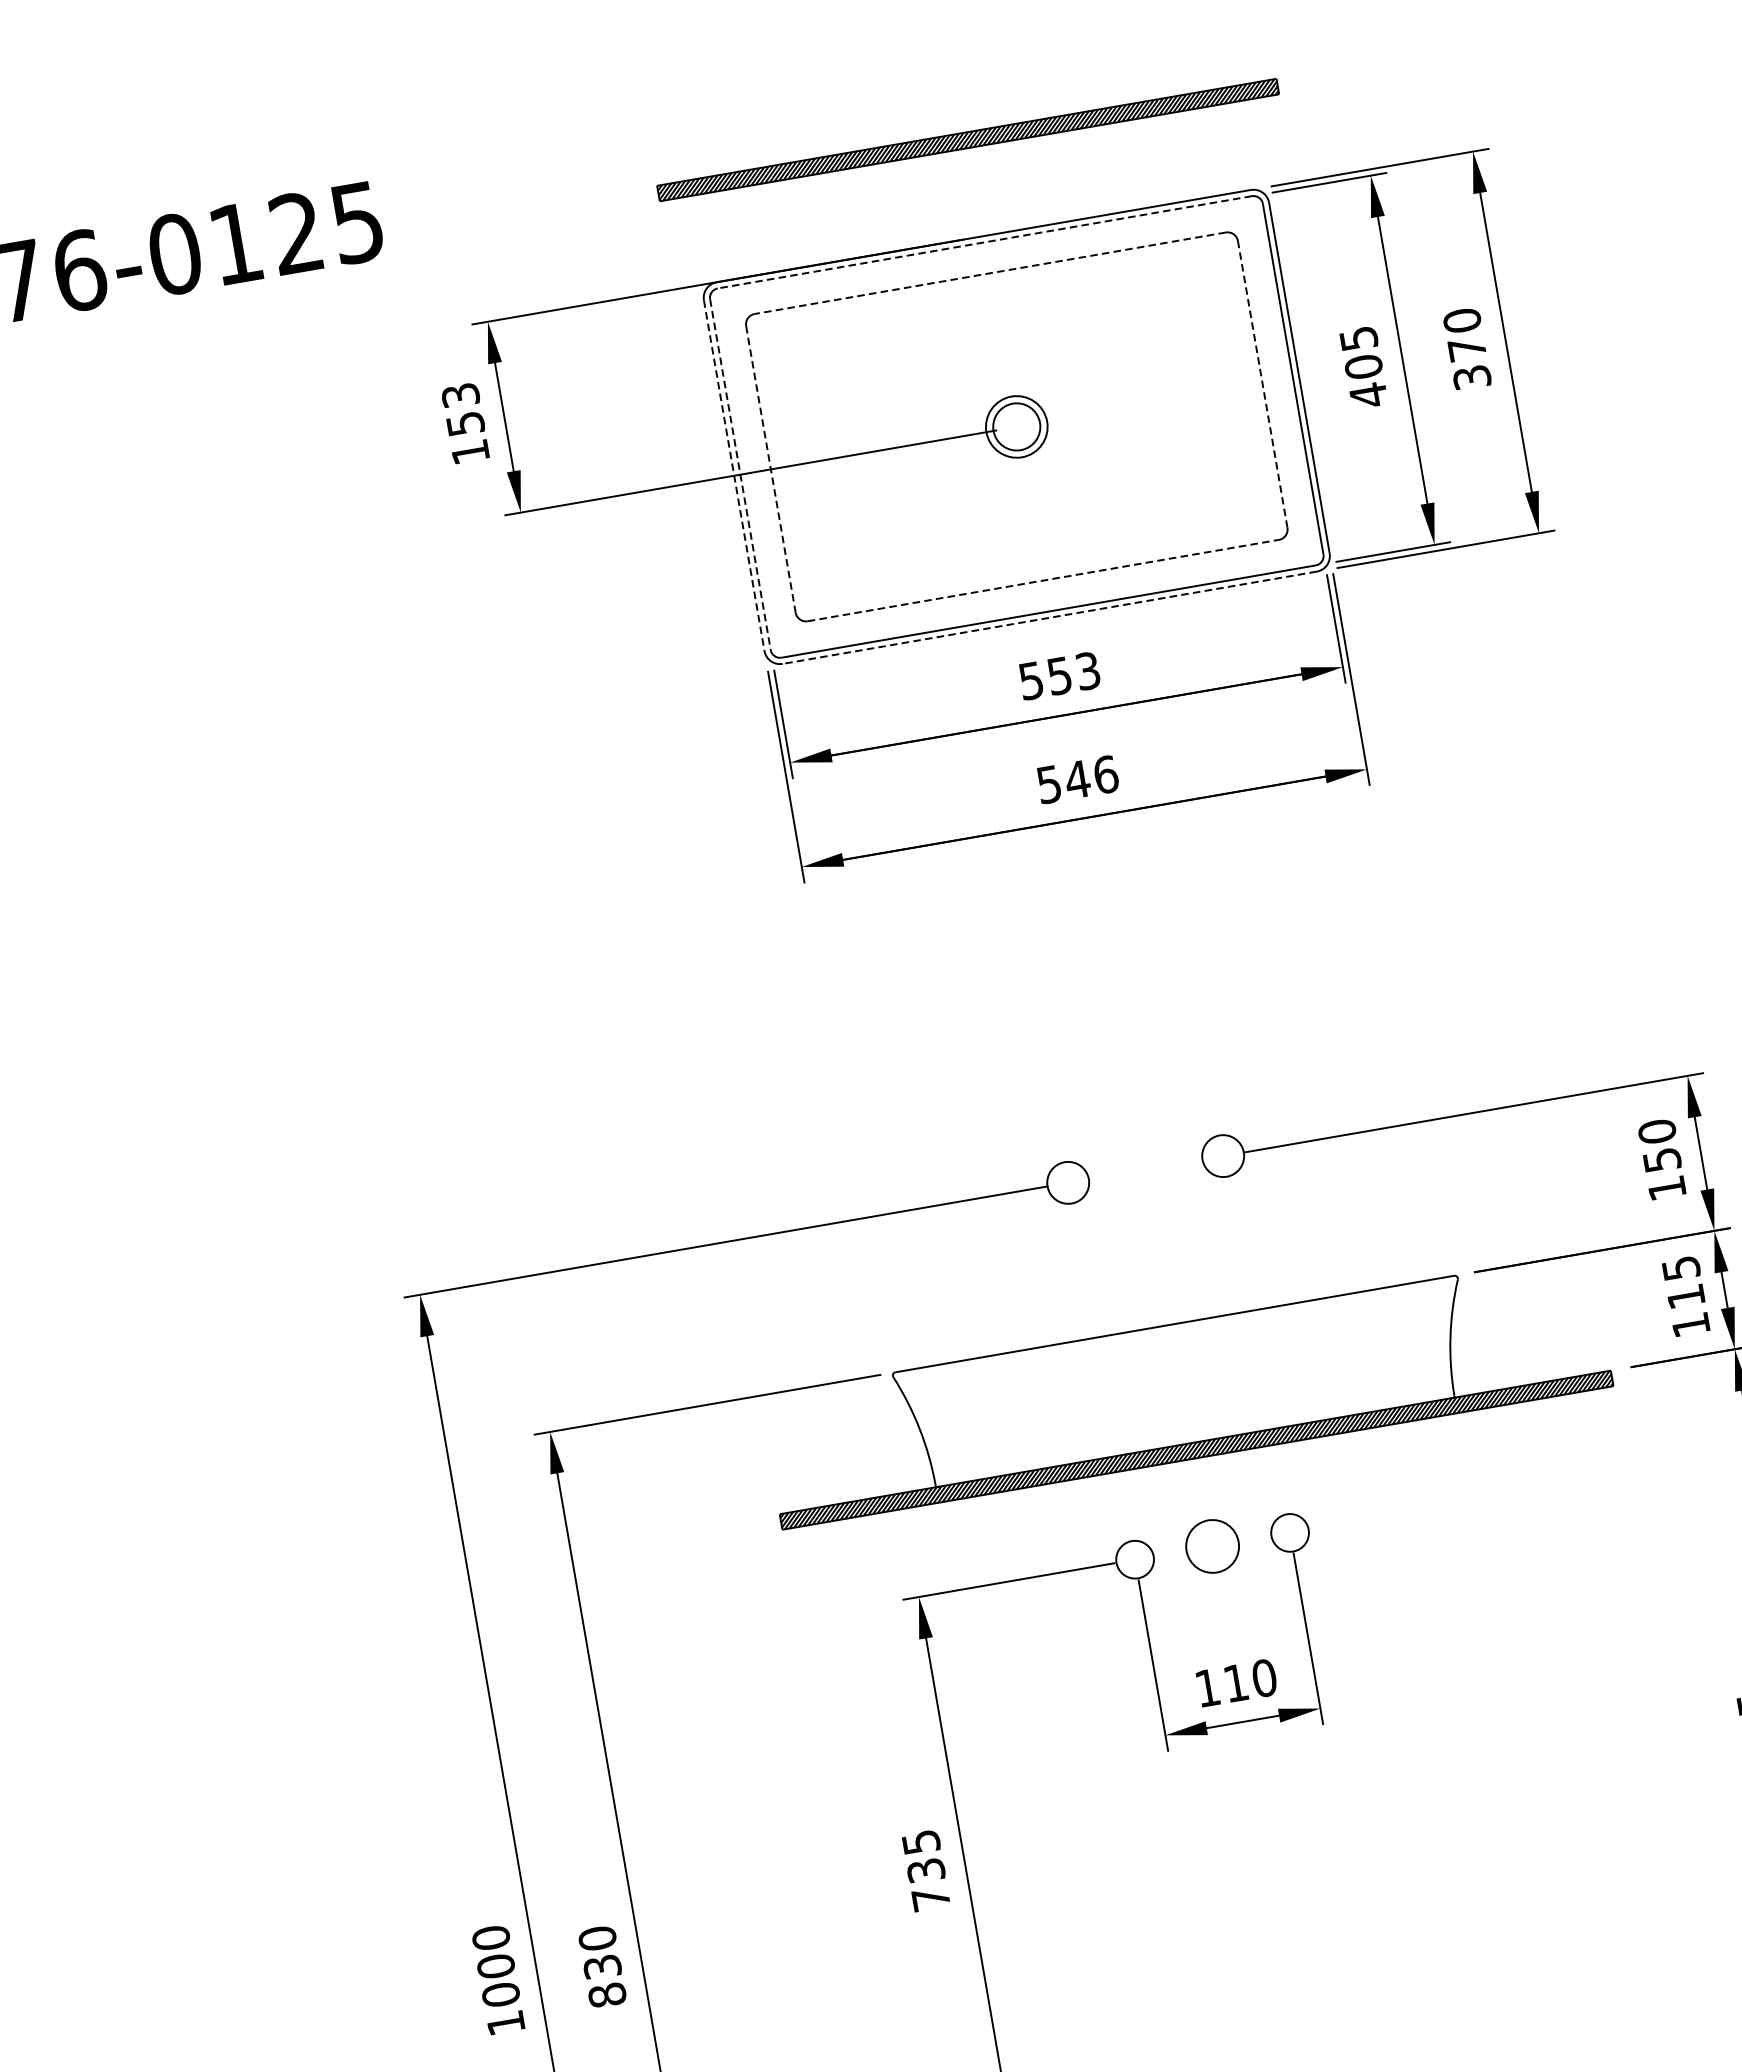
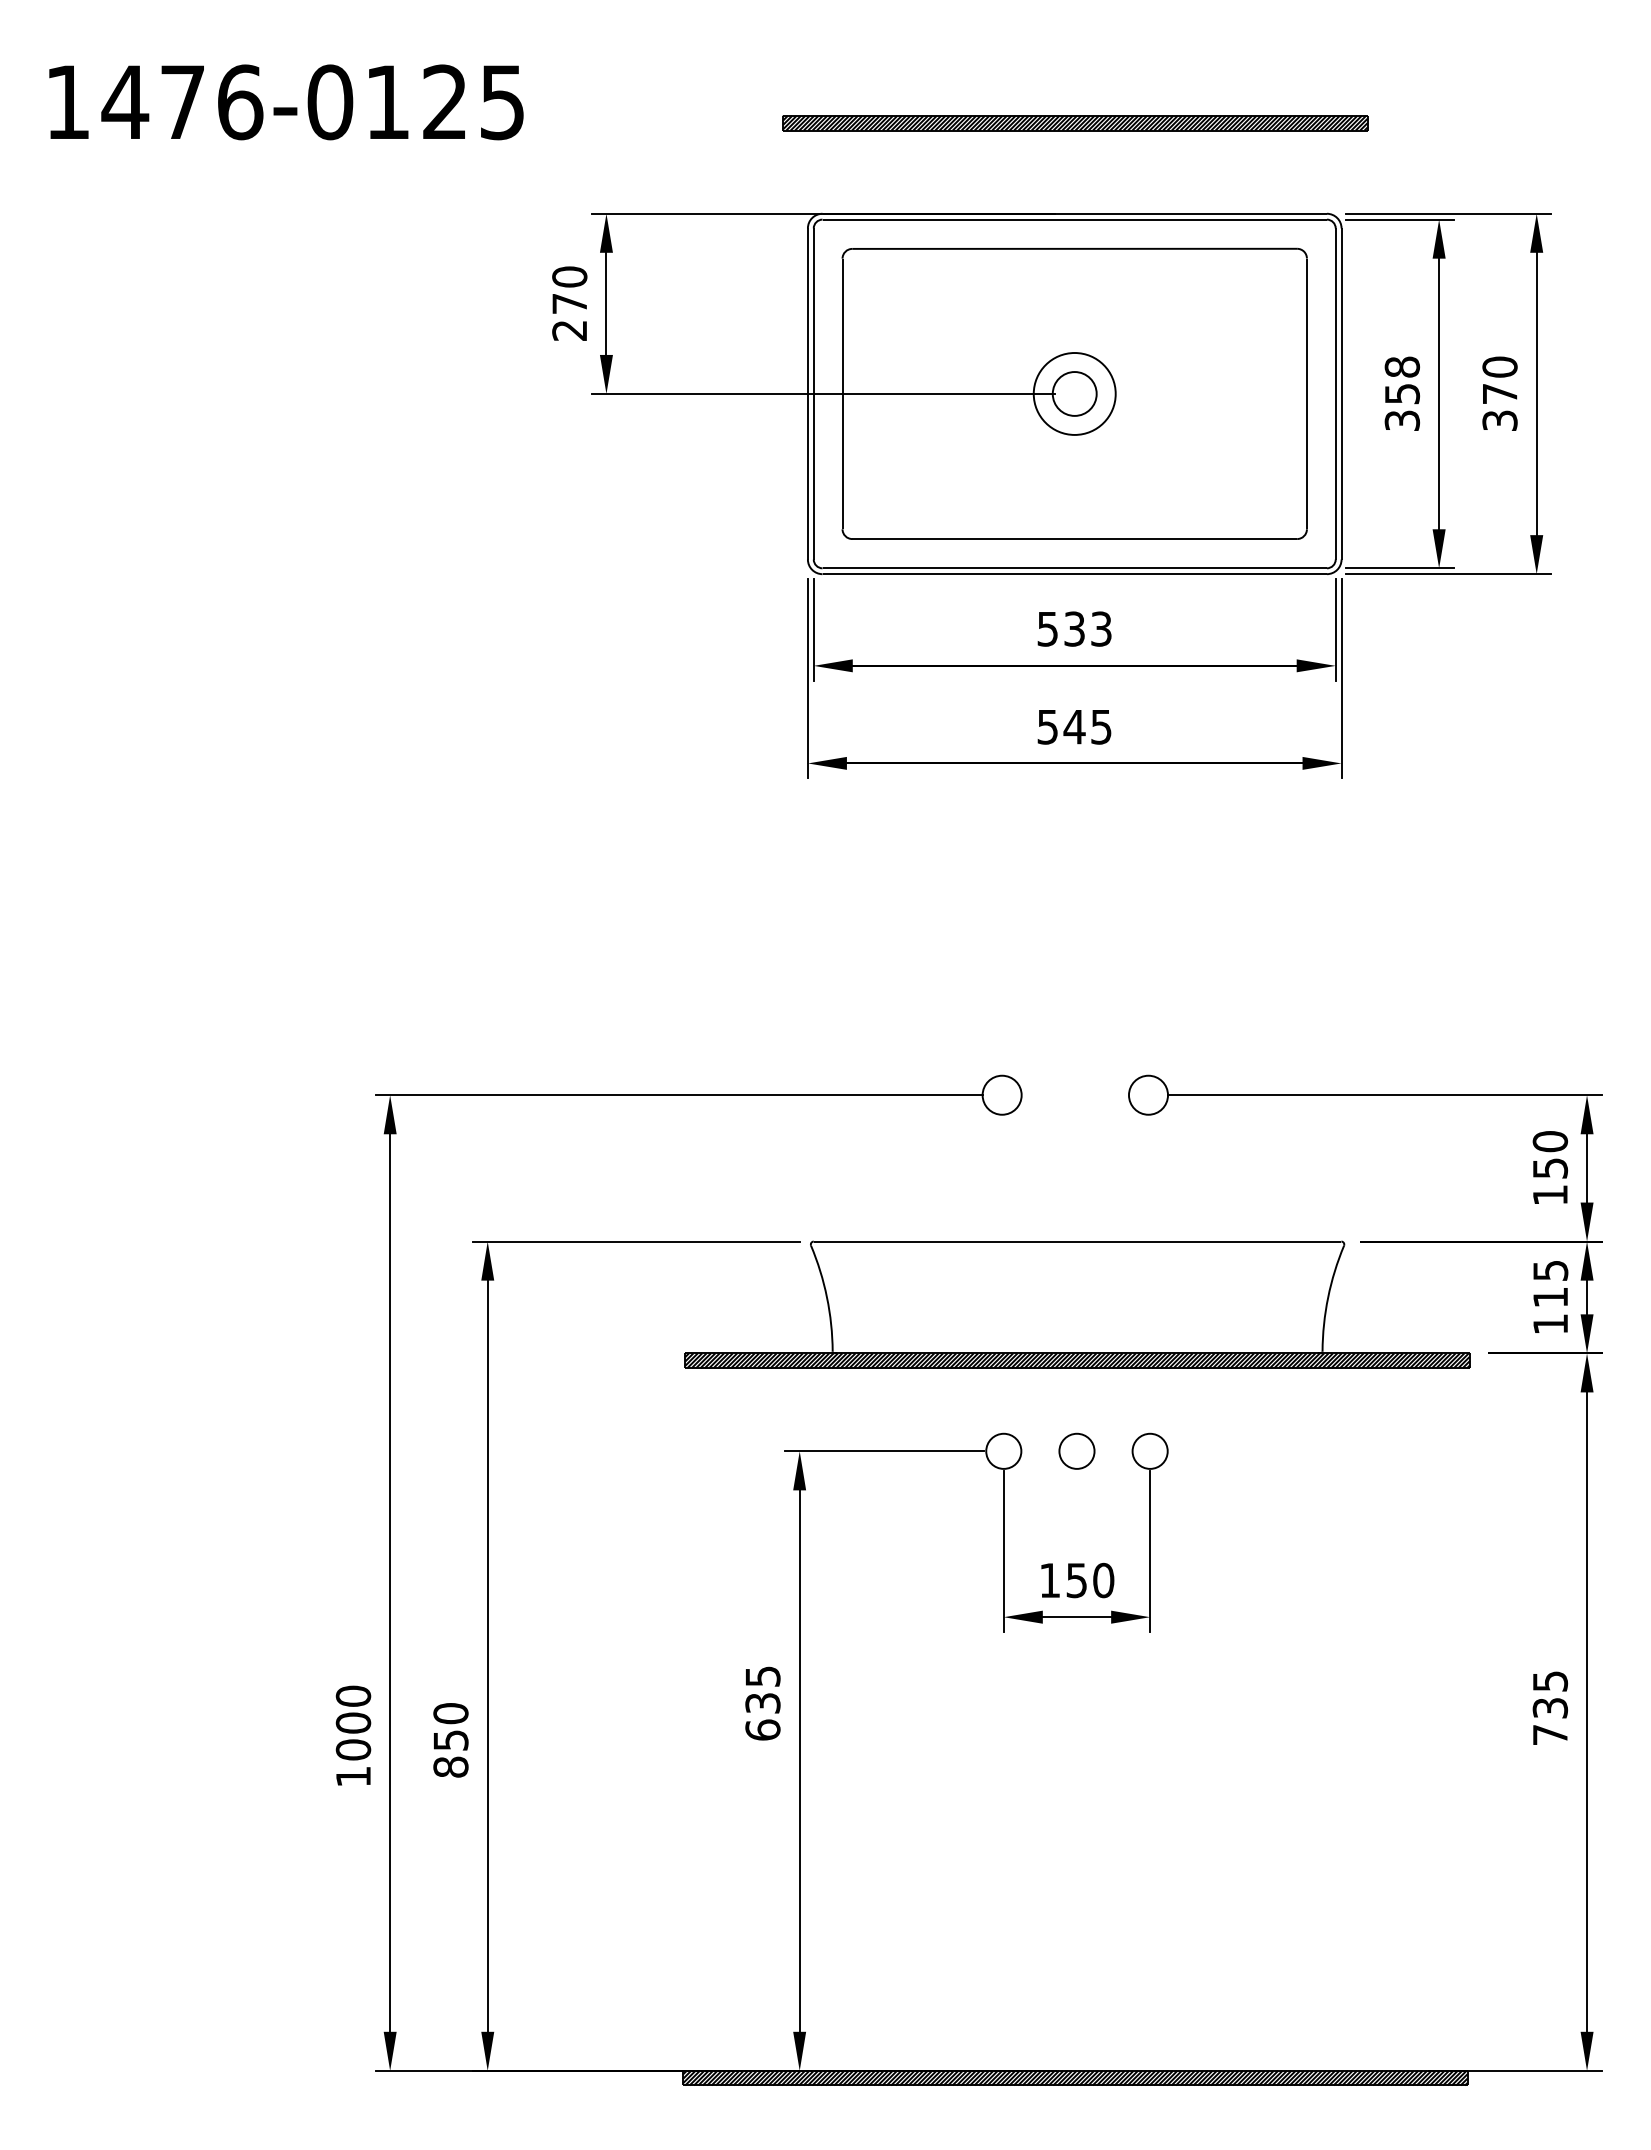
line: (984, 242) -> (1074, 219), dashed -> solid
line: (989, 272) -> (1074, 248), dashed -> solid
text: (1364, 367) -> (1402, 394), 405 -> 358
line: (1262, 384) -> (1306, 393), dashed -> solid
text: (465, 423) -> (569, 303), 153 -> 270
circle: (1016, 426) -> (1074, 393), size x1.43
line: (770, 469) -> (842, 394), dashed -> solid
line: (740, 474) -> (813, 393), dashed -> solid
line: (733, 475) -> (807, 393), dashed -> solid
line: (1044, 580) -> (1075, 539), dashed -> solid
line: (1049, 618) -> (1074, 574), dashed -> solid
text: (1059, 675) -> (1074, 628), 553 -> 533
text: (1105, 774) -> (1101, 726), 546 -> 545
circle: (1211, 1545) -> (1076, 1450), size x0.71
text: (1235, 1683) -> (1076, 1580), 110 -> 150
text: (930, 1898) -> (762, 1729), 735 -> 635
text: (602, 1967) -> (450, 1740), 830 -> 850

